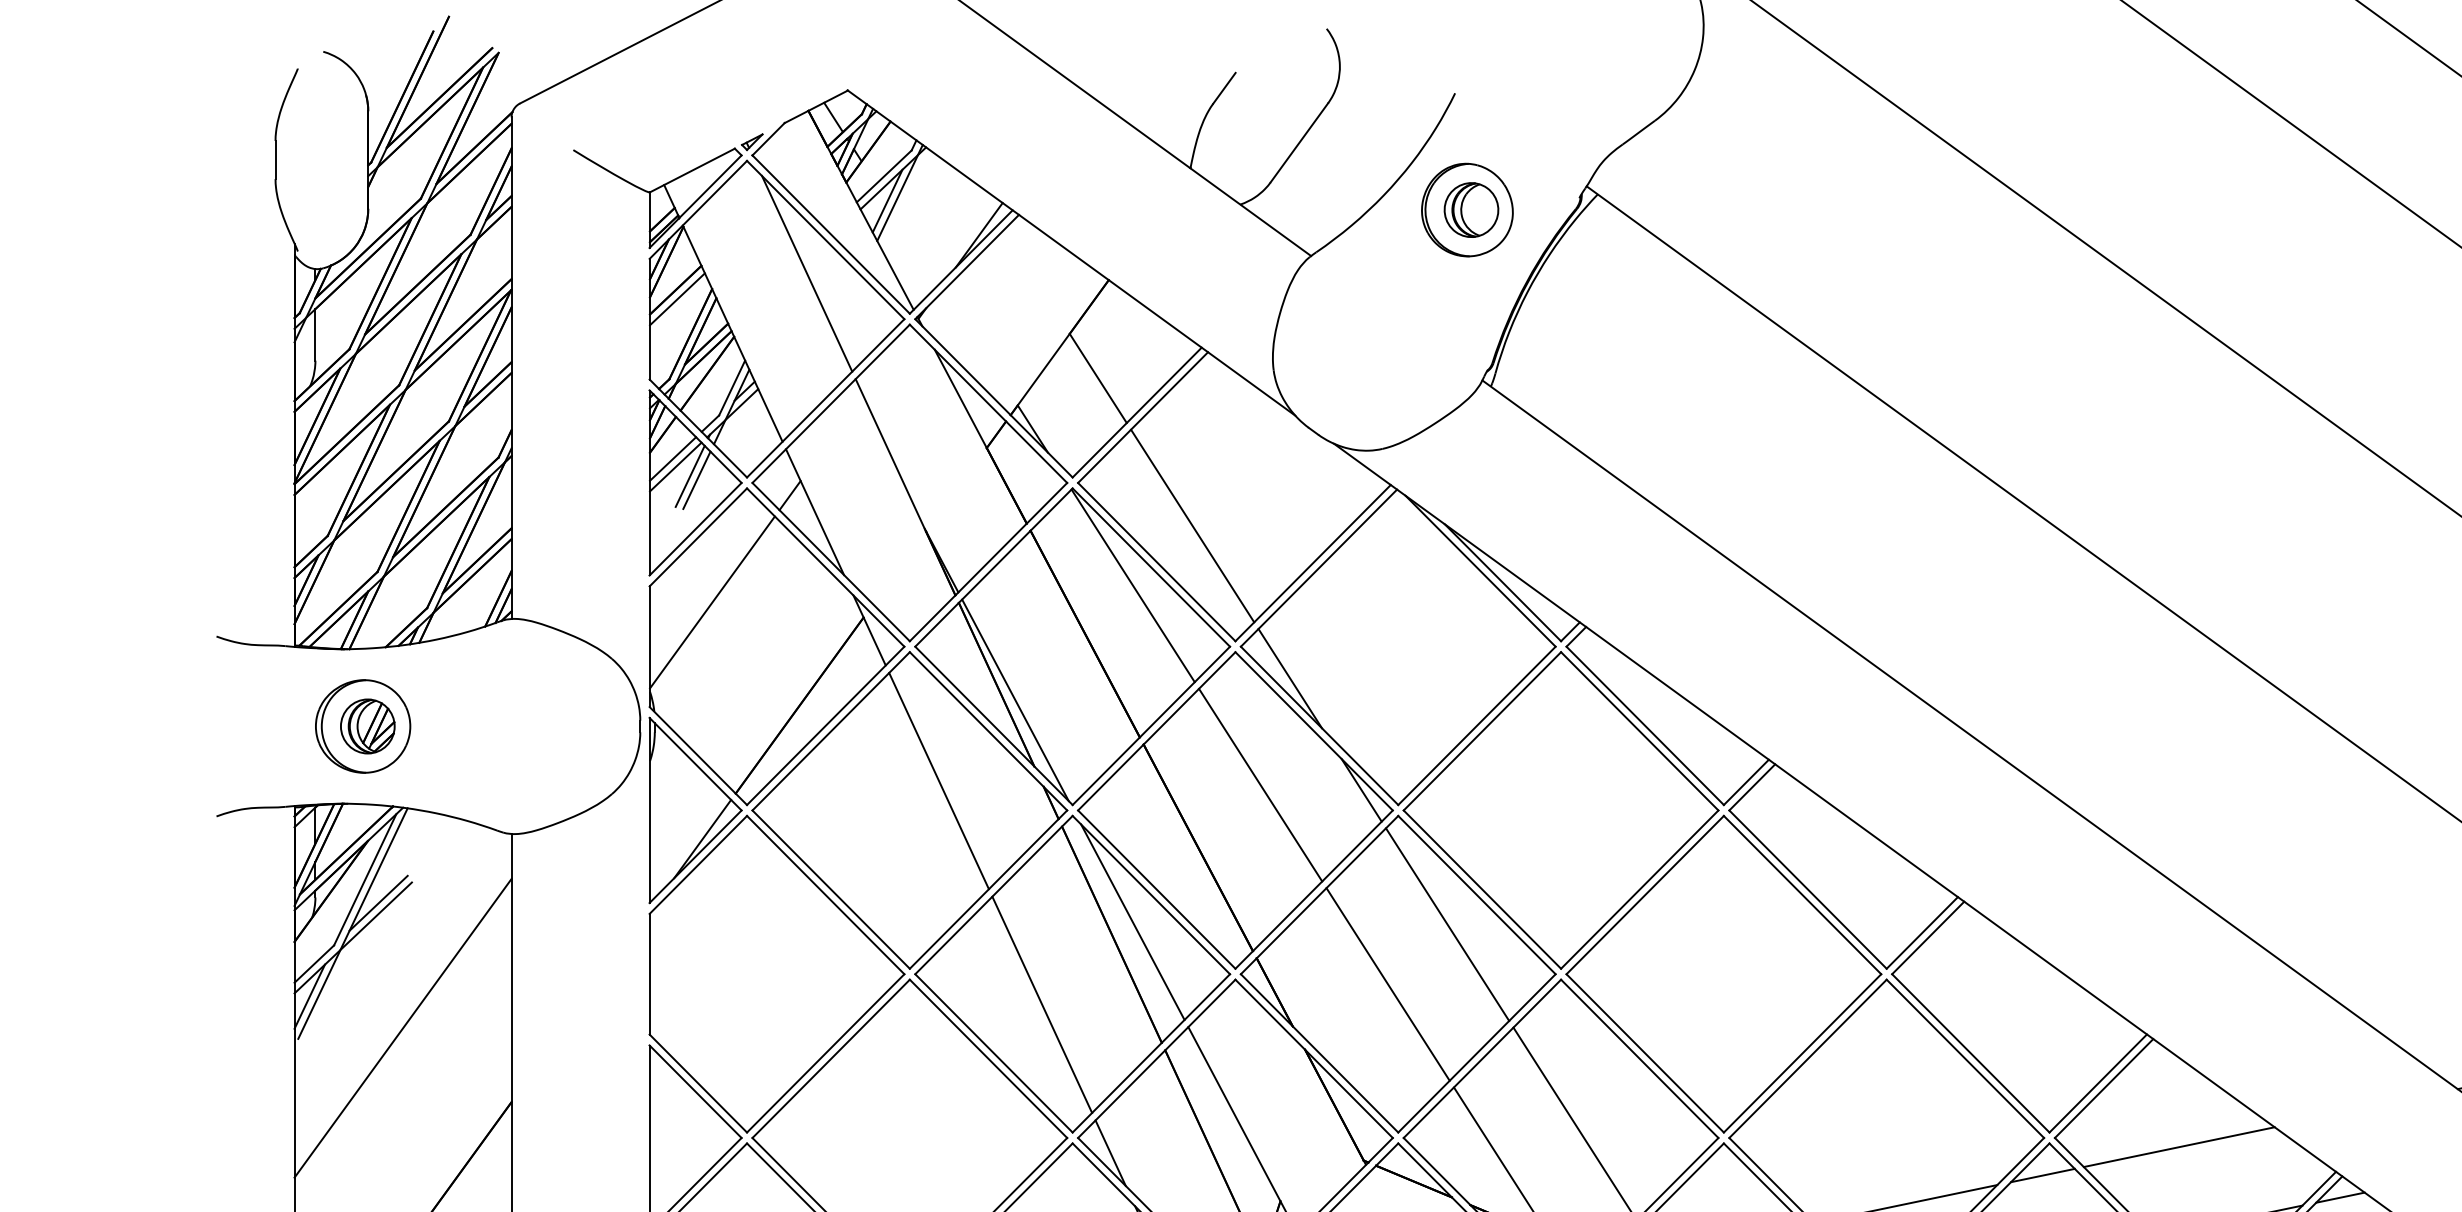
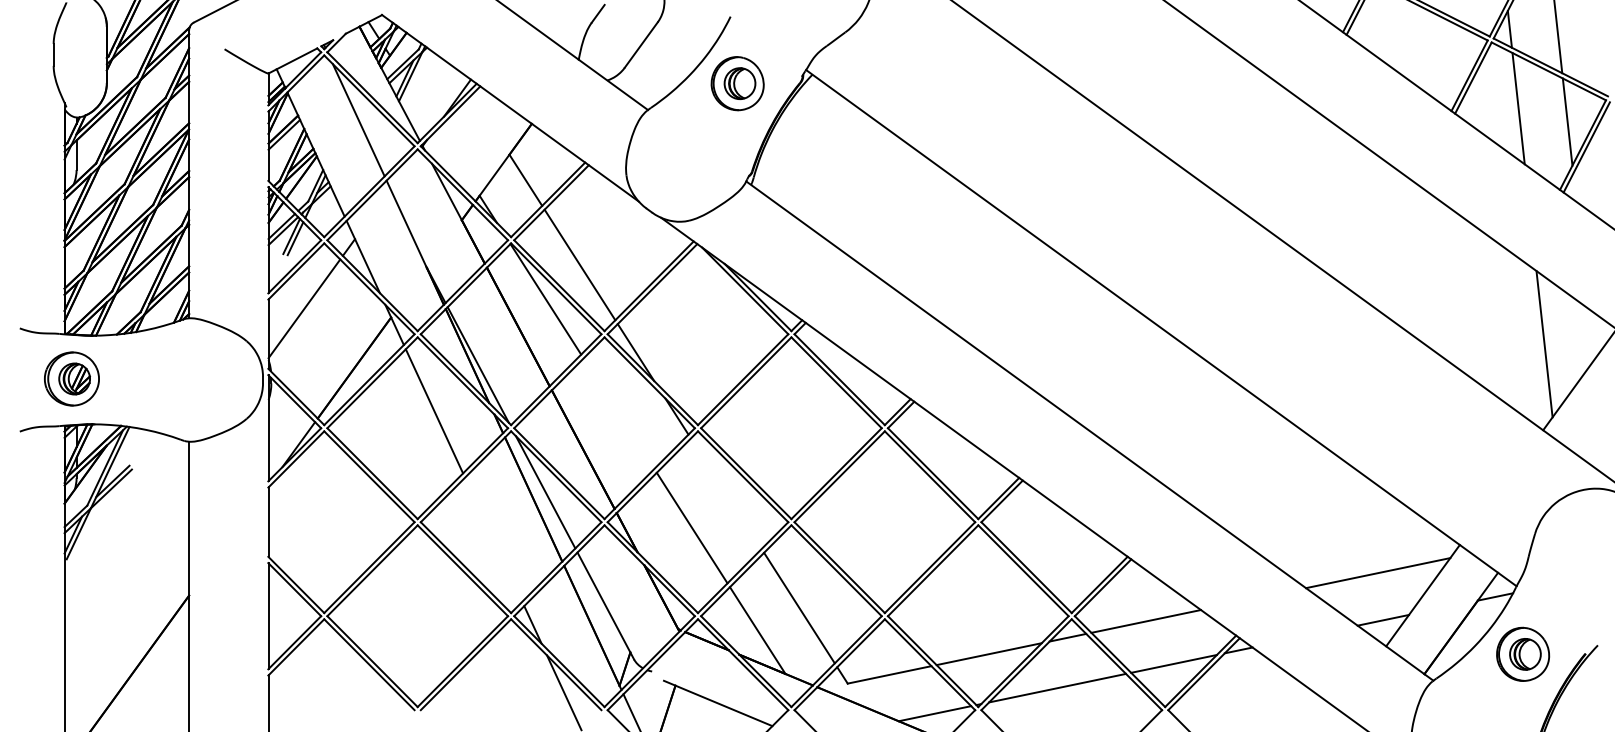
part: (362, 725) -> (71, 378), moved
line: (1259, 784) -> (618, 413), removed
line: (1446, 924) -> (725, 493), removed
line: (1041, 1004) -> (493, 539), removed
line: (402, 1027) -> (126, 552), removed

